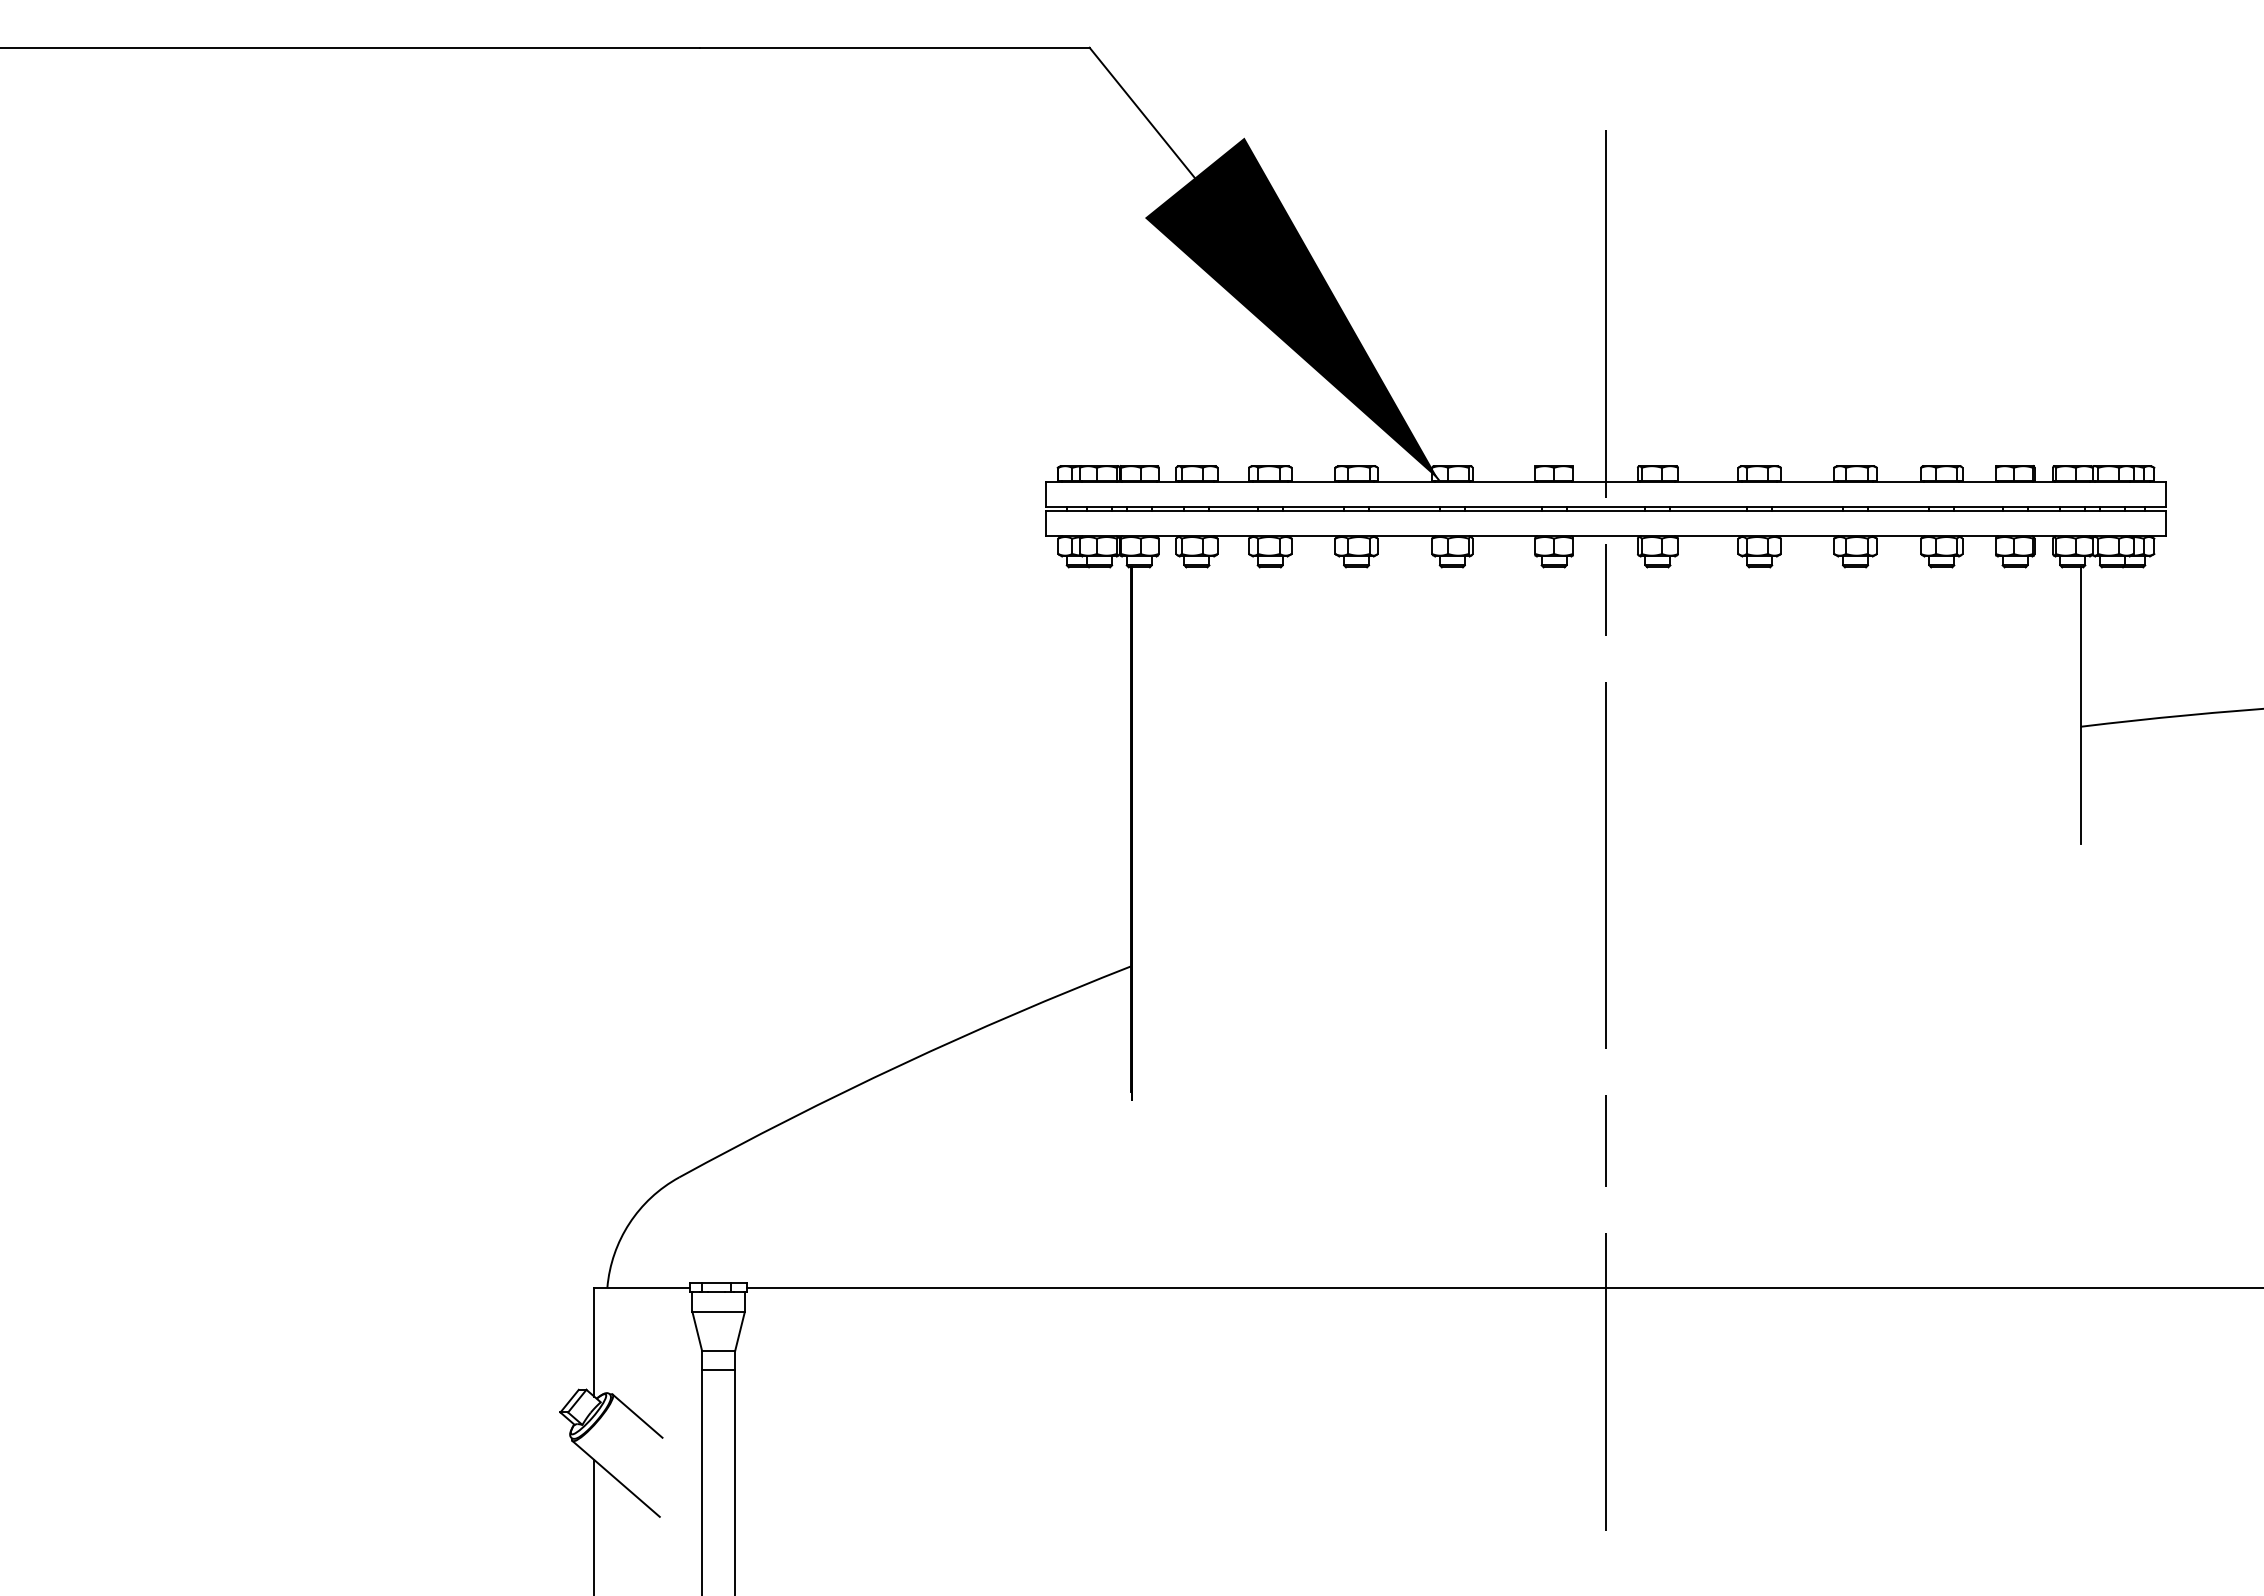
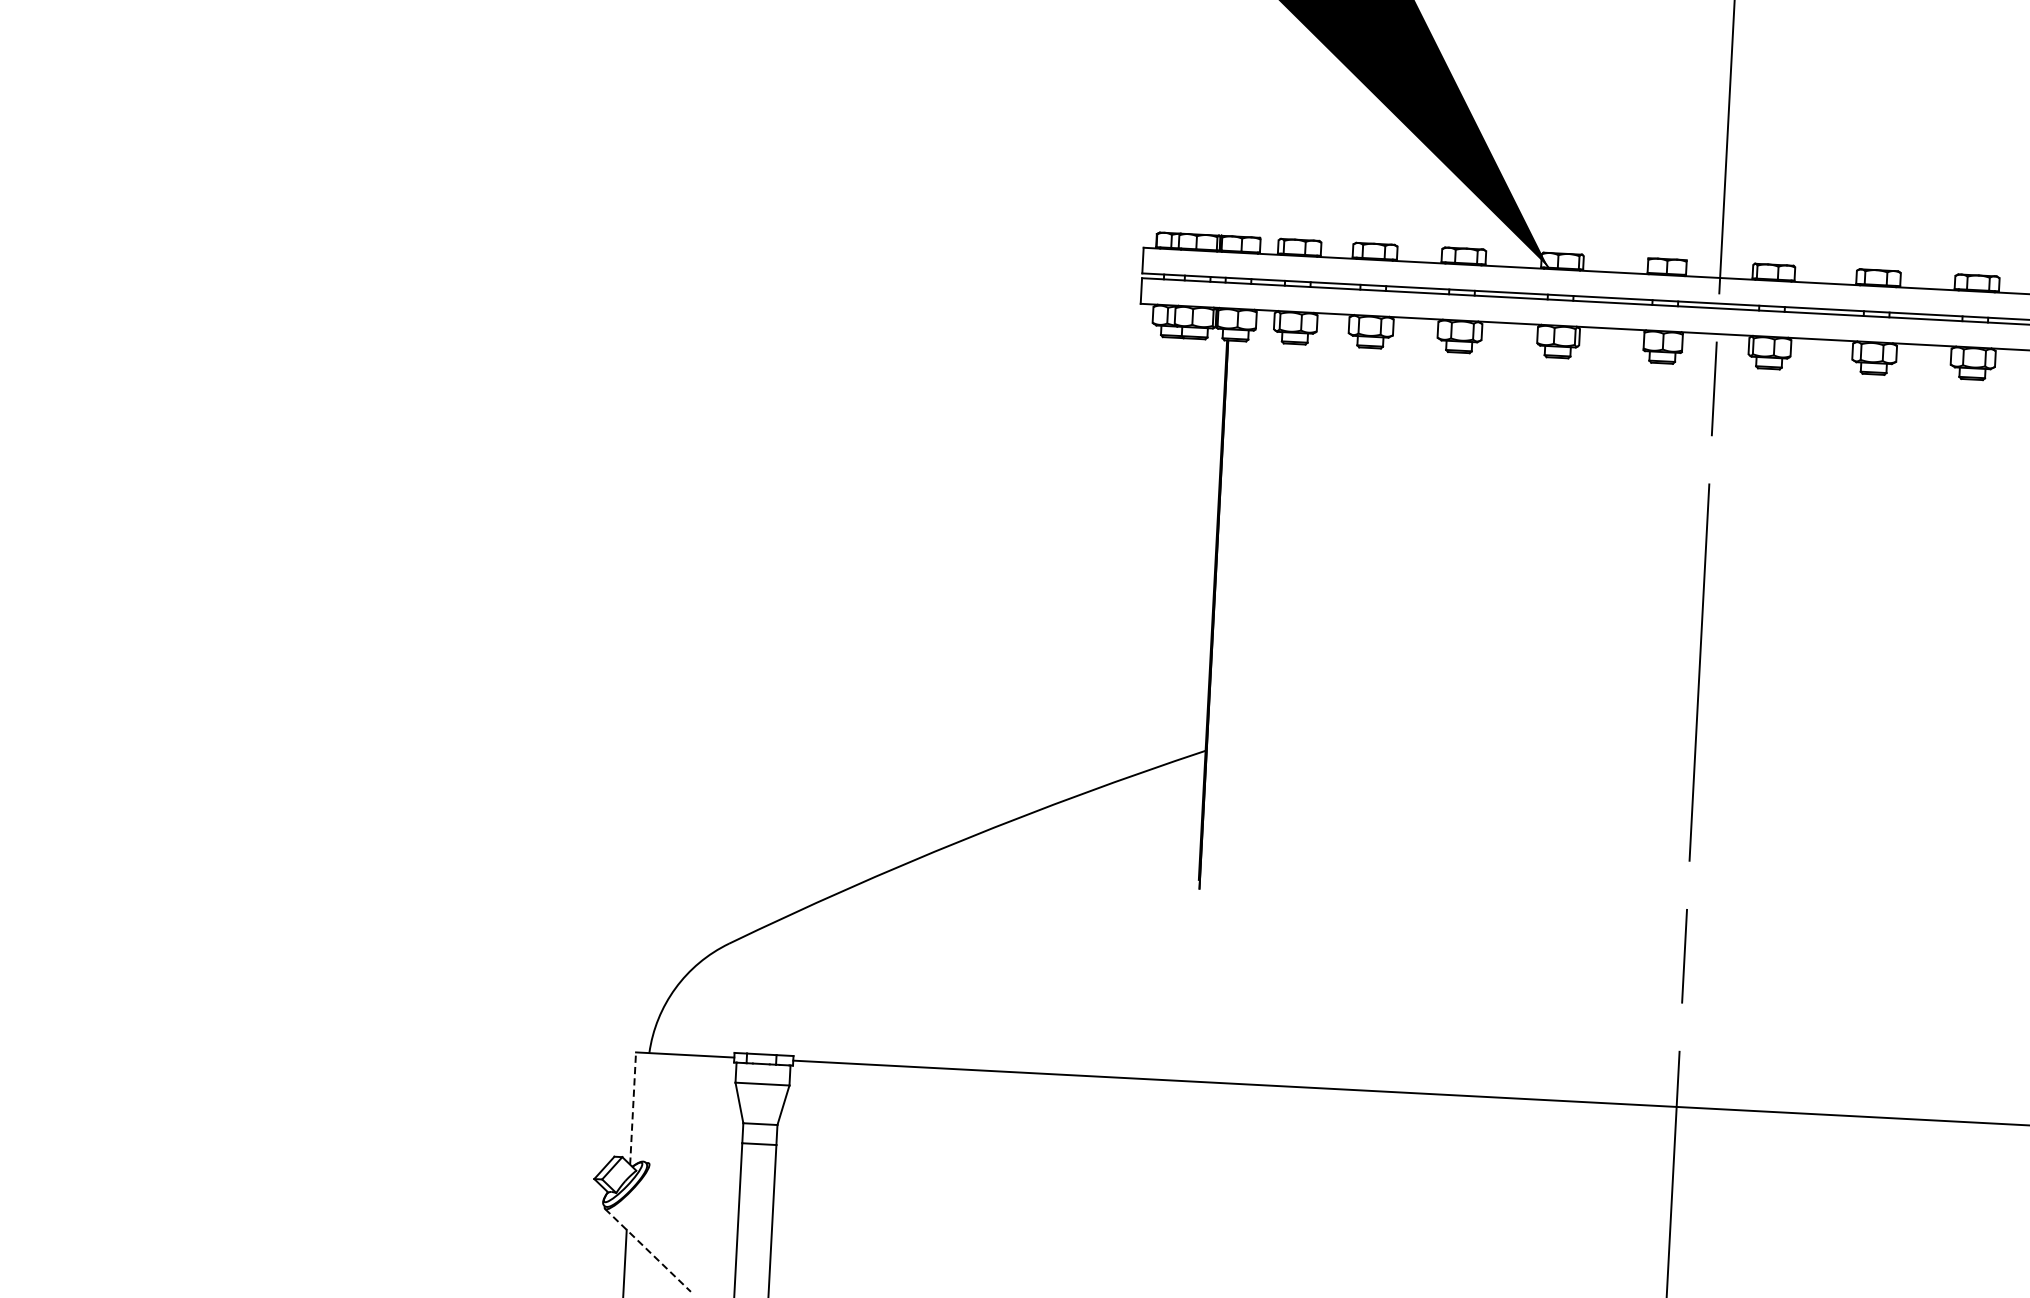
line: (594, 1342) -> (633, 1108), solid -> dashed
line: (637, 1415) -> (673, 1186), removed
line: (616, 1478) -> (648, 1249), solid -> dashed

